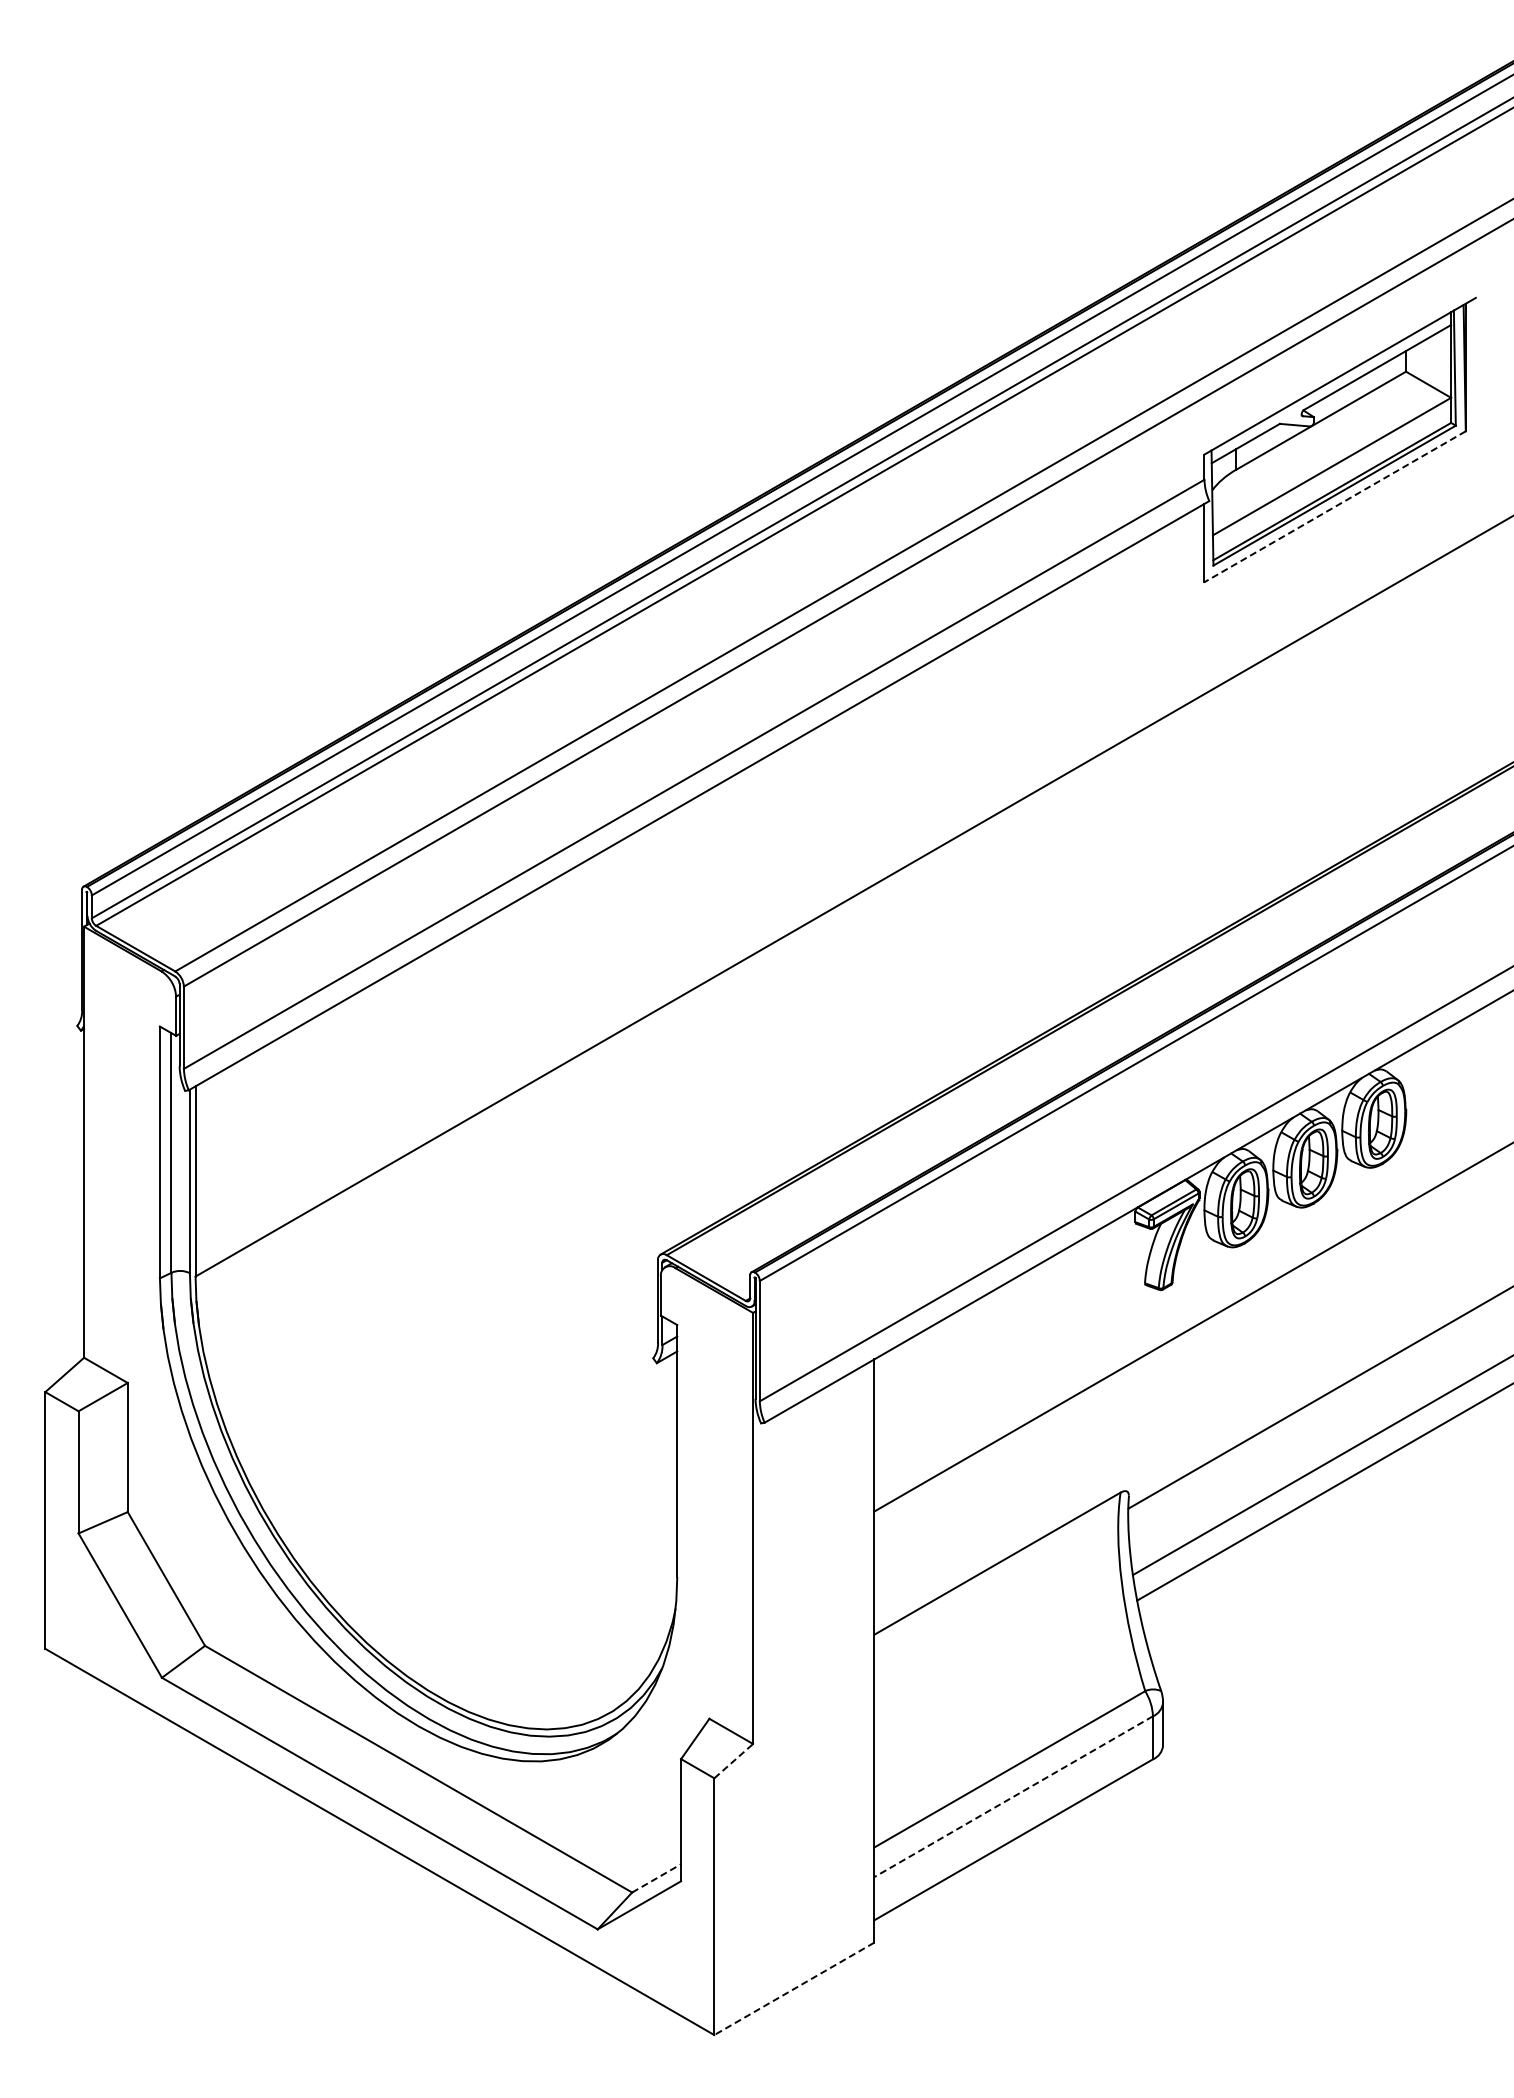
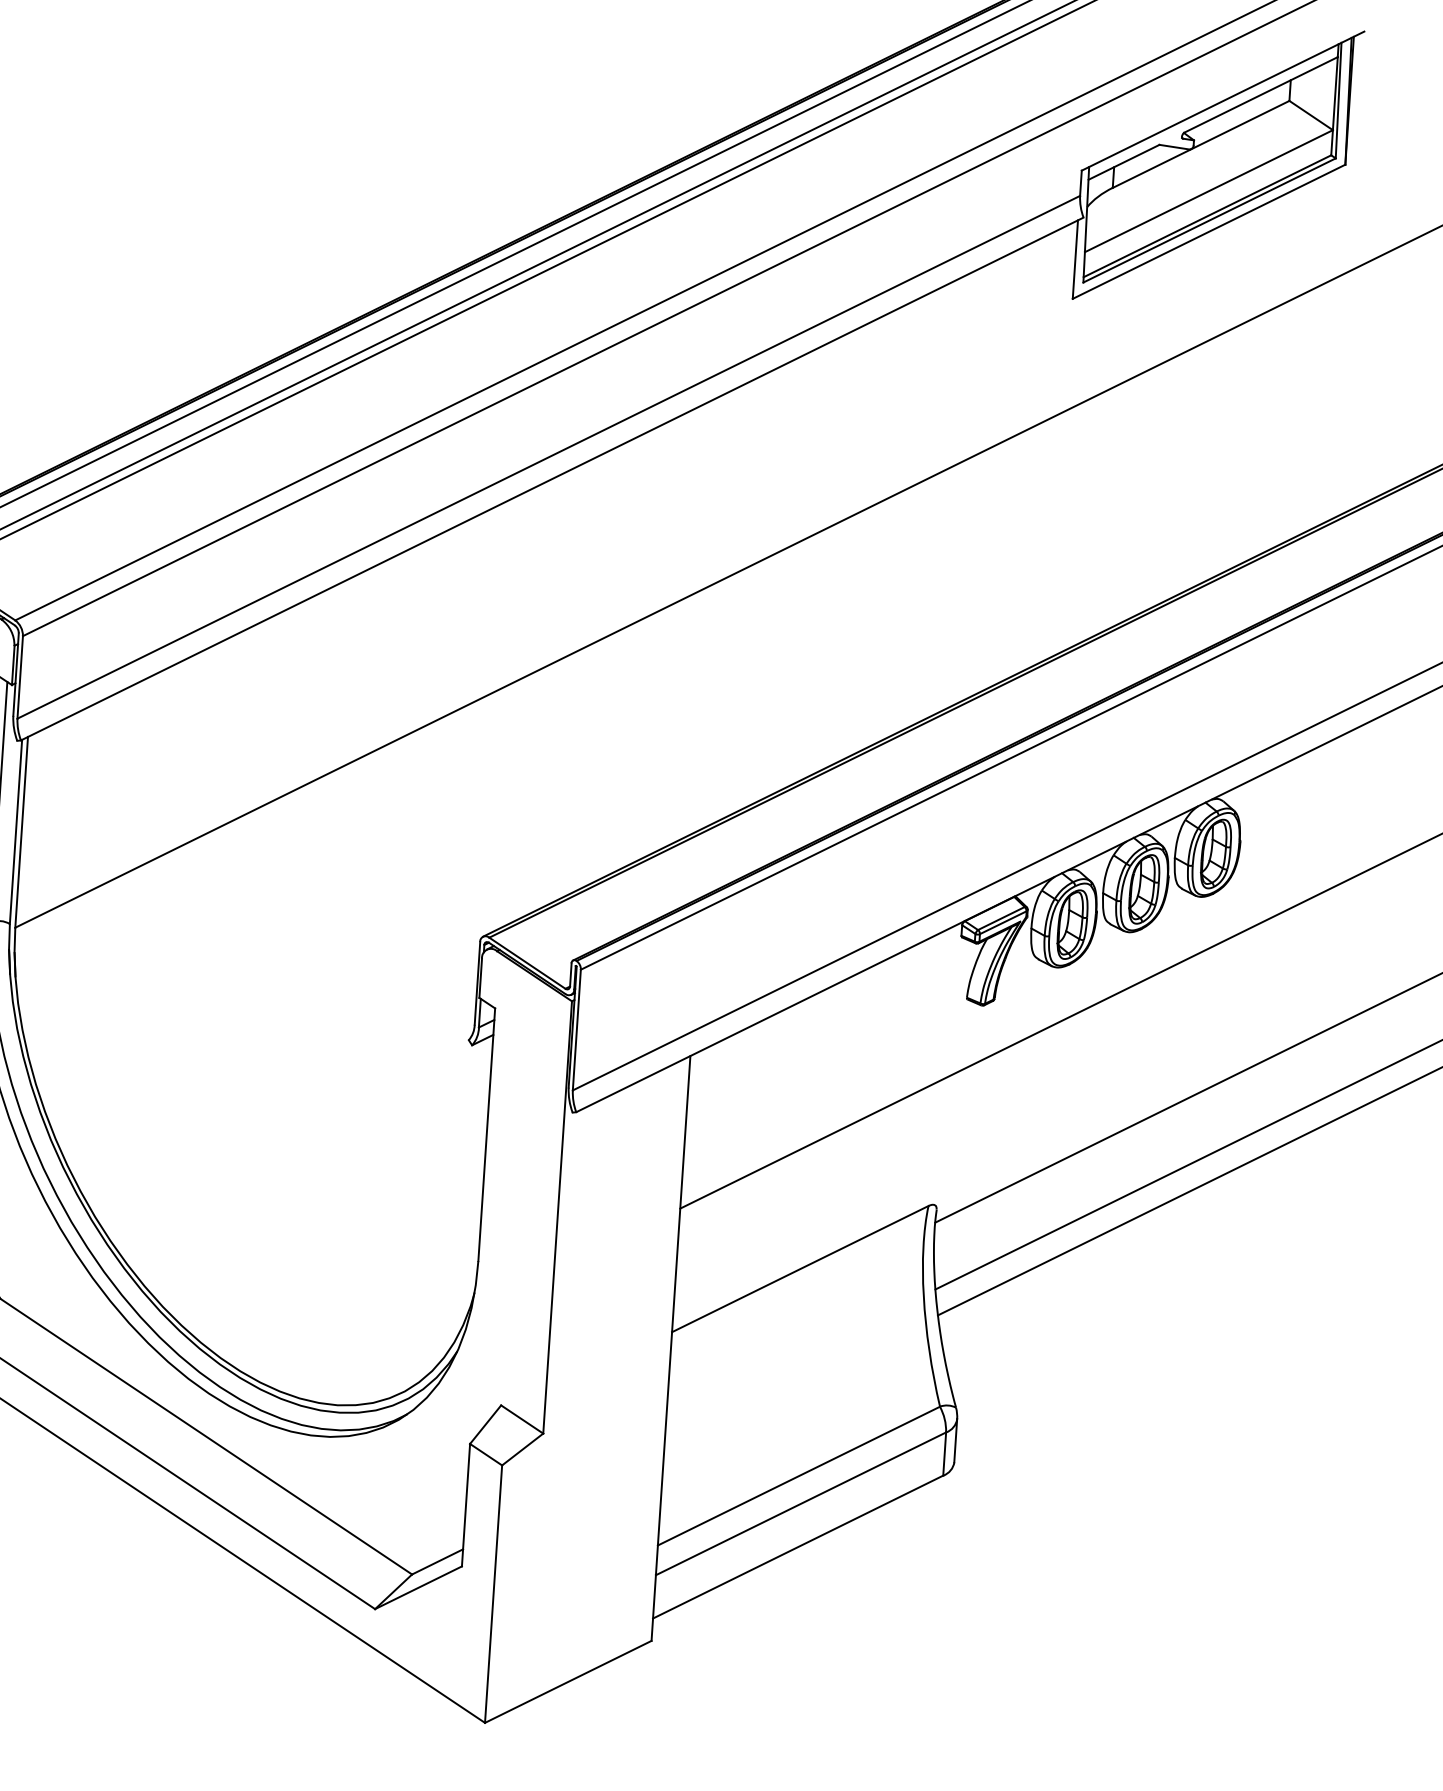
line: (1334, 507) -> (1208, 232), dashed -> solid
line: (733, 1761) -> (522, 1449), dashed -> solid
line: (1013, 1796) -> (800, 1503), dashed -> solid
line: (657, 1878) -> (438, 1562), dashed -> solid
line: (793, 1989) -> (567, 1682), dashed -> solid

